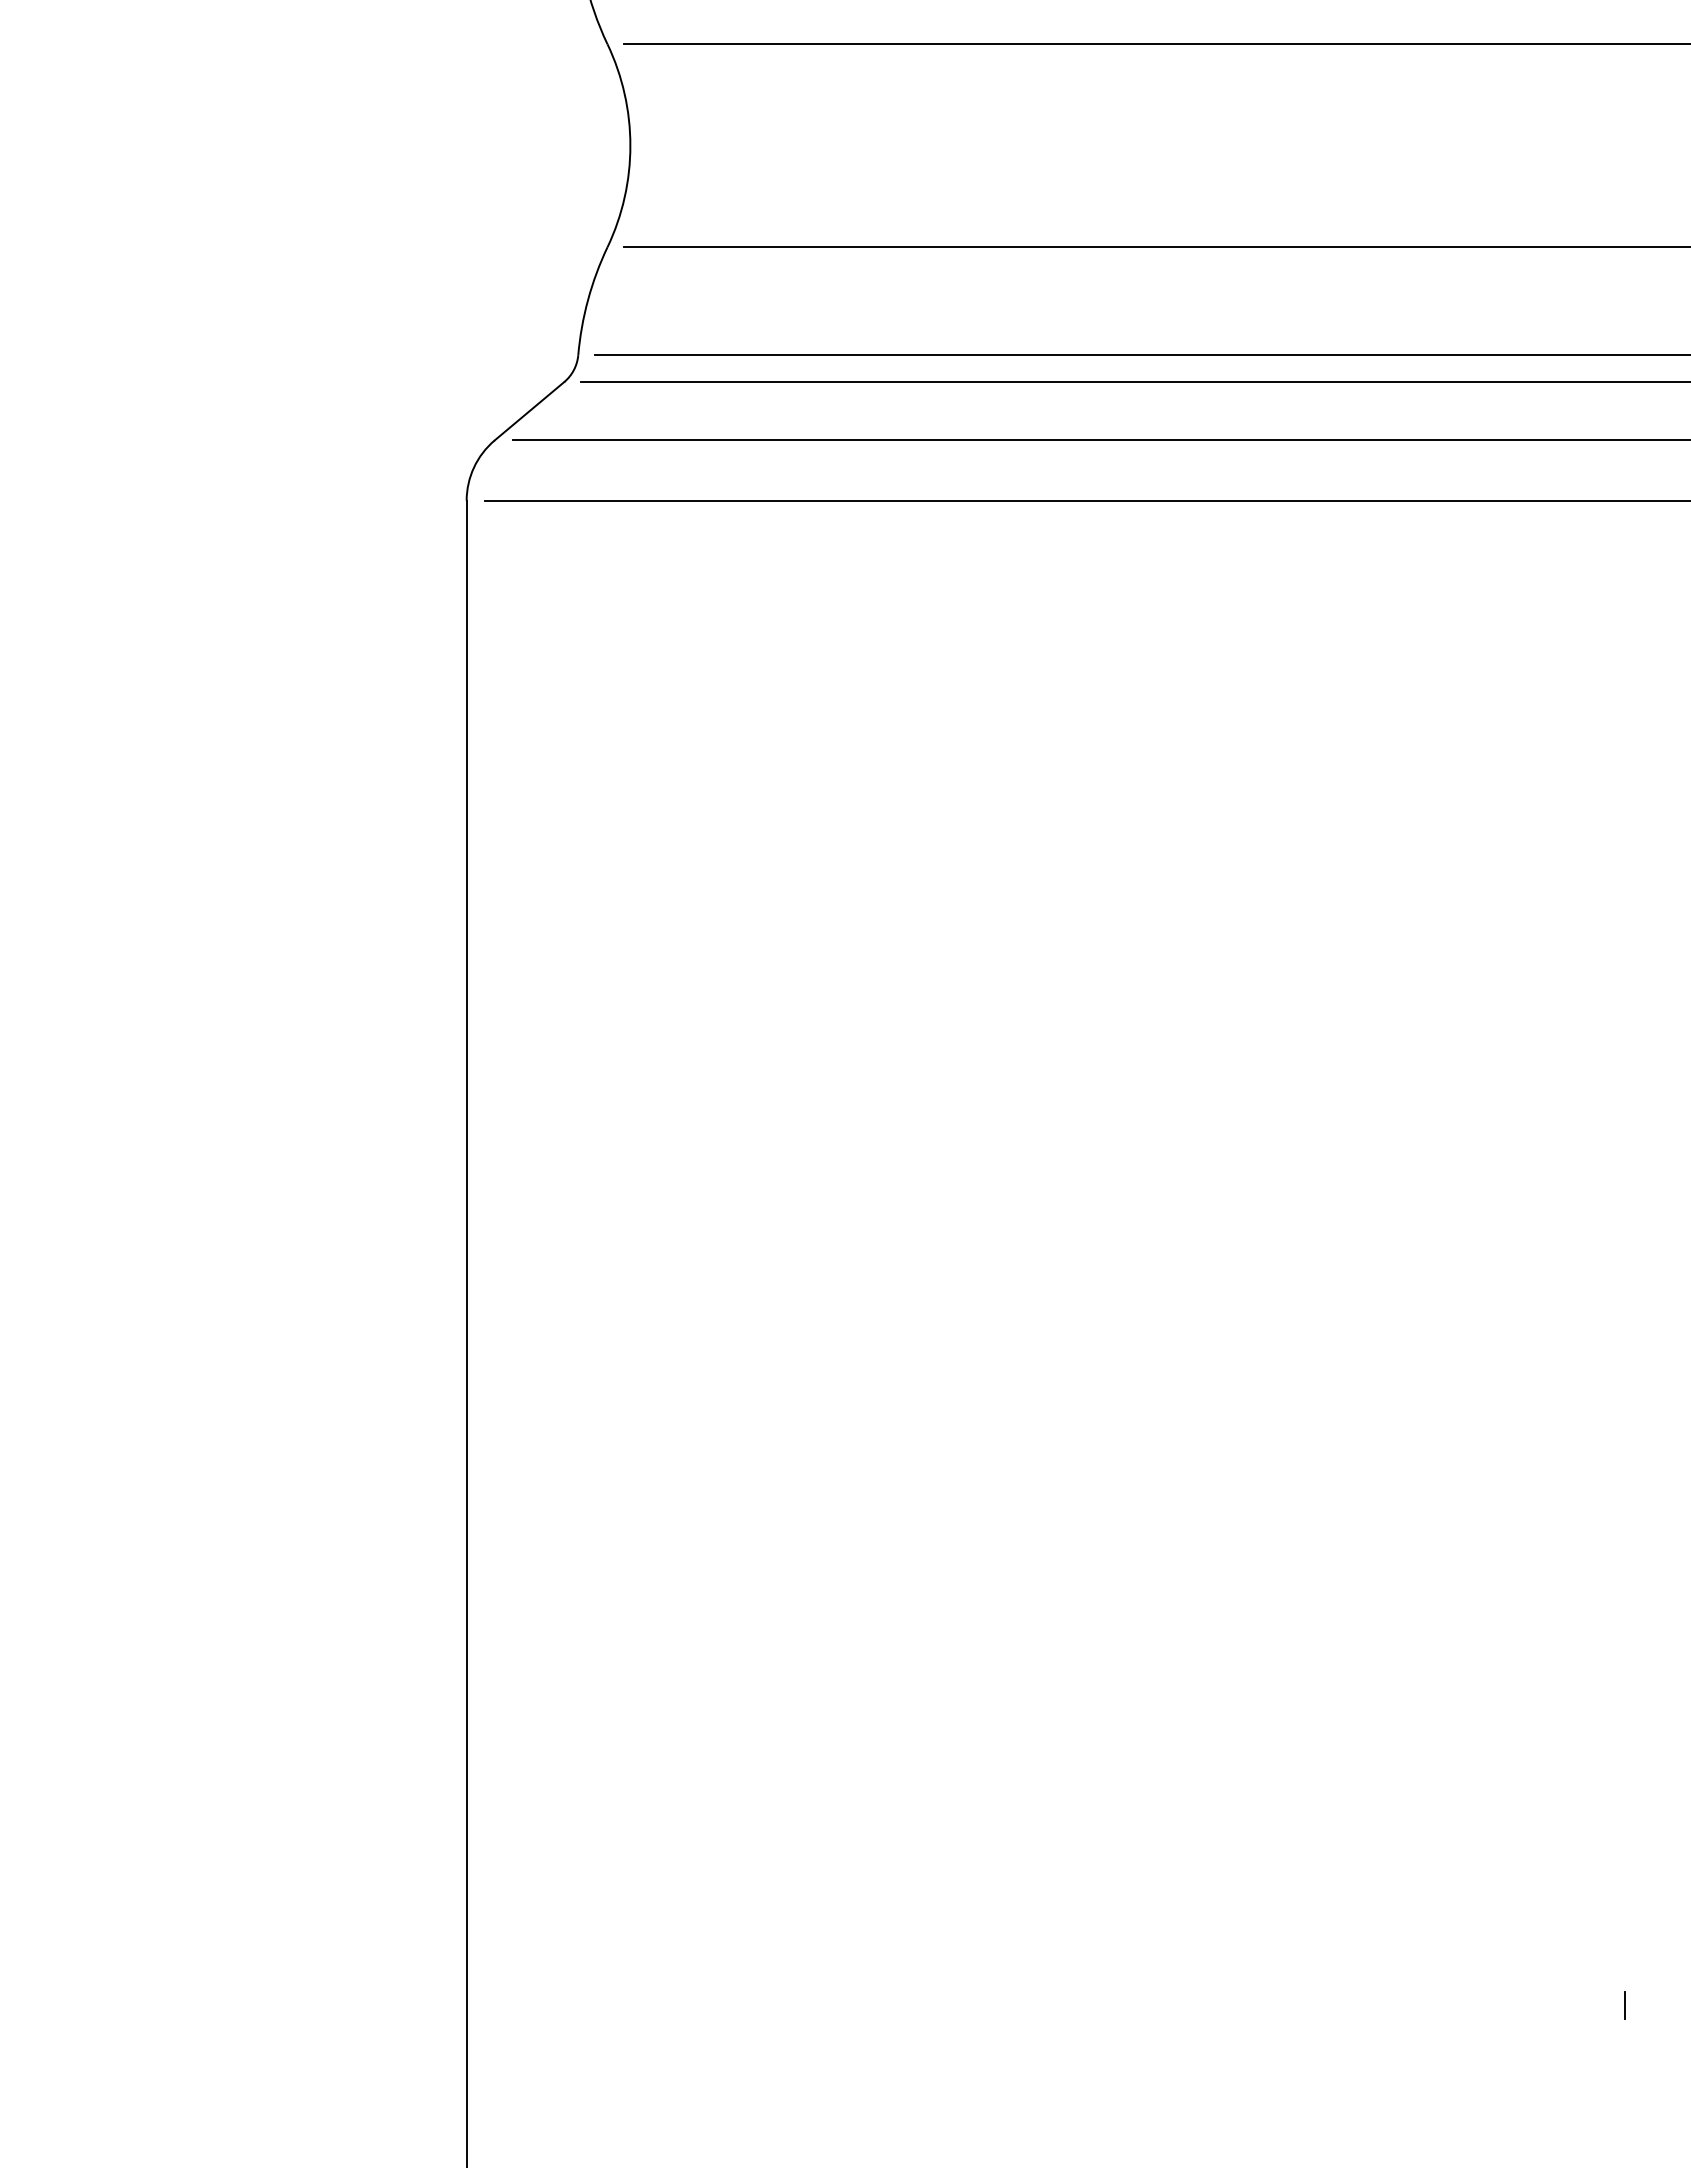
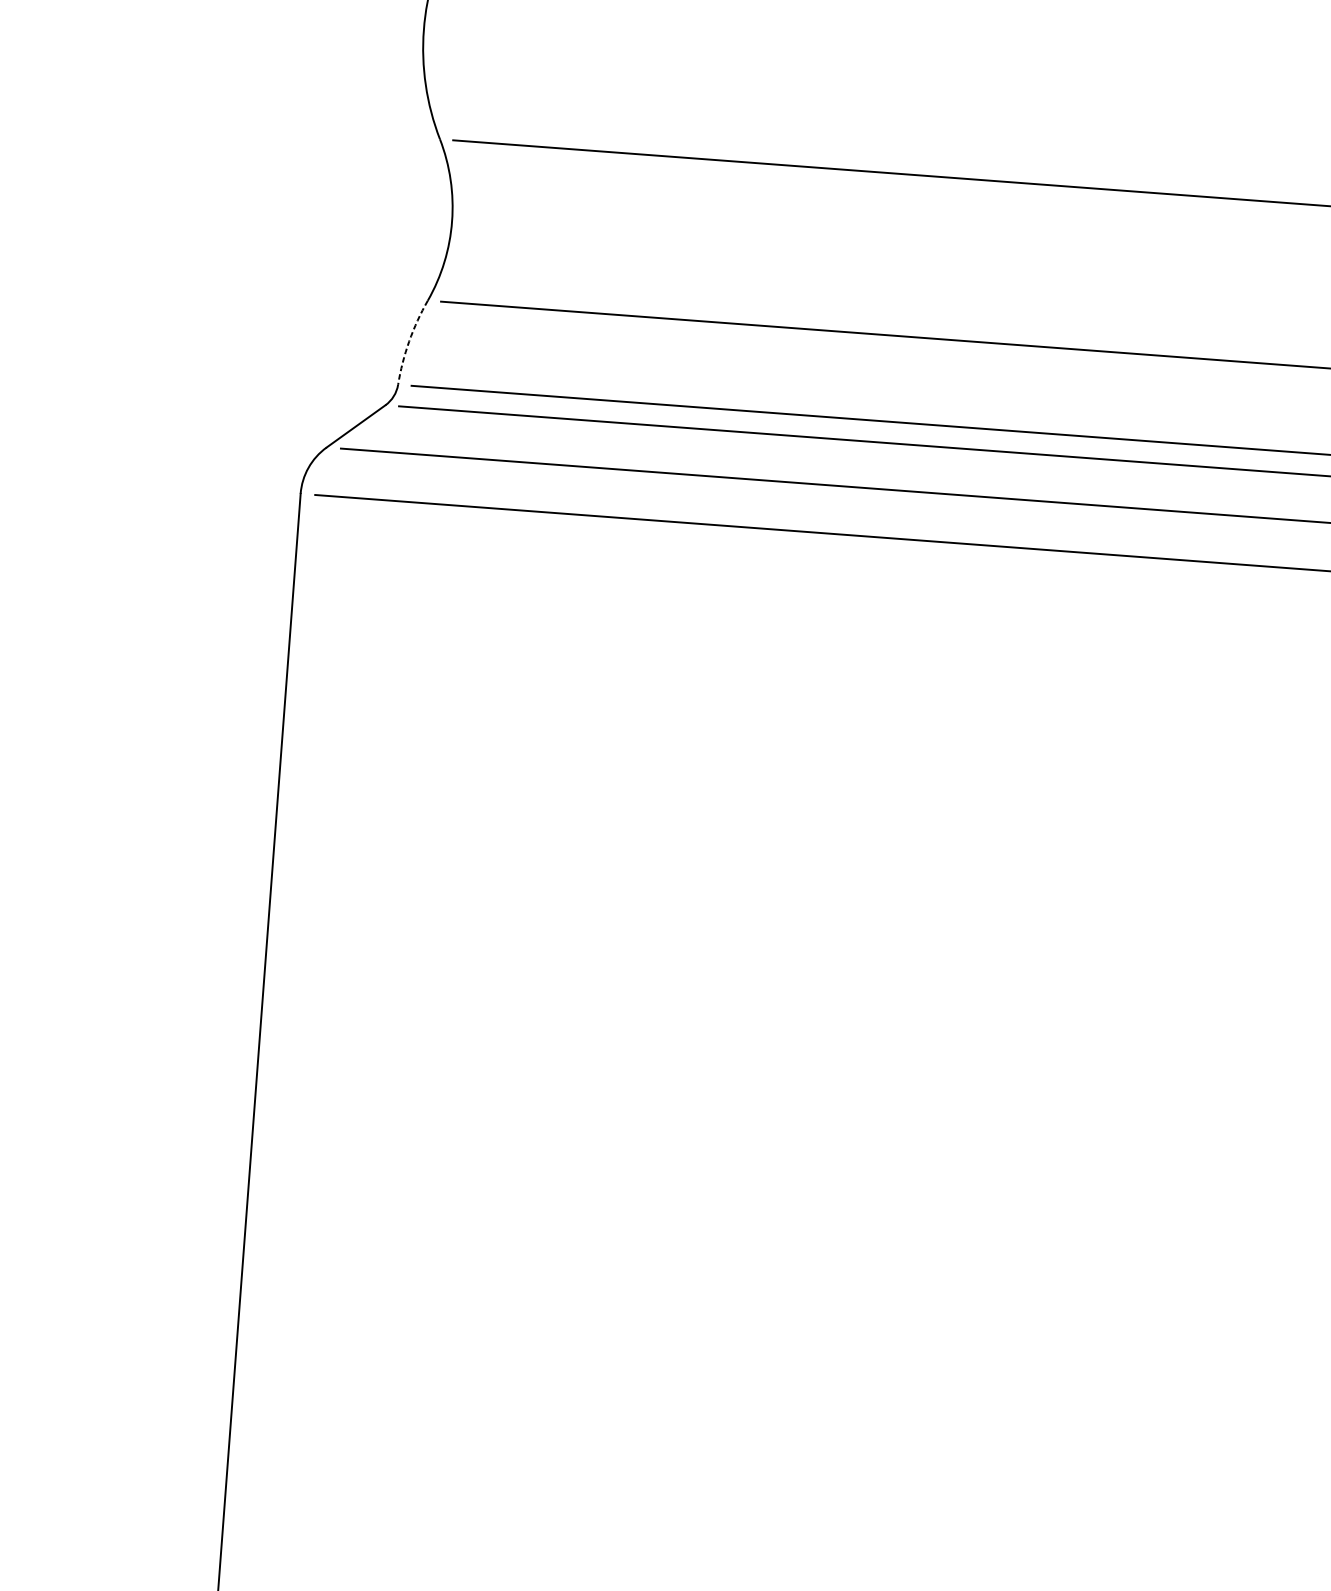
arc: (588, 299) -> (409, 341), solid -> dashed

